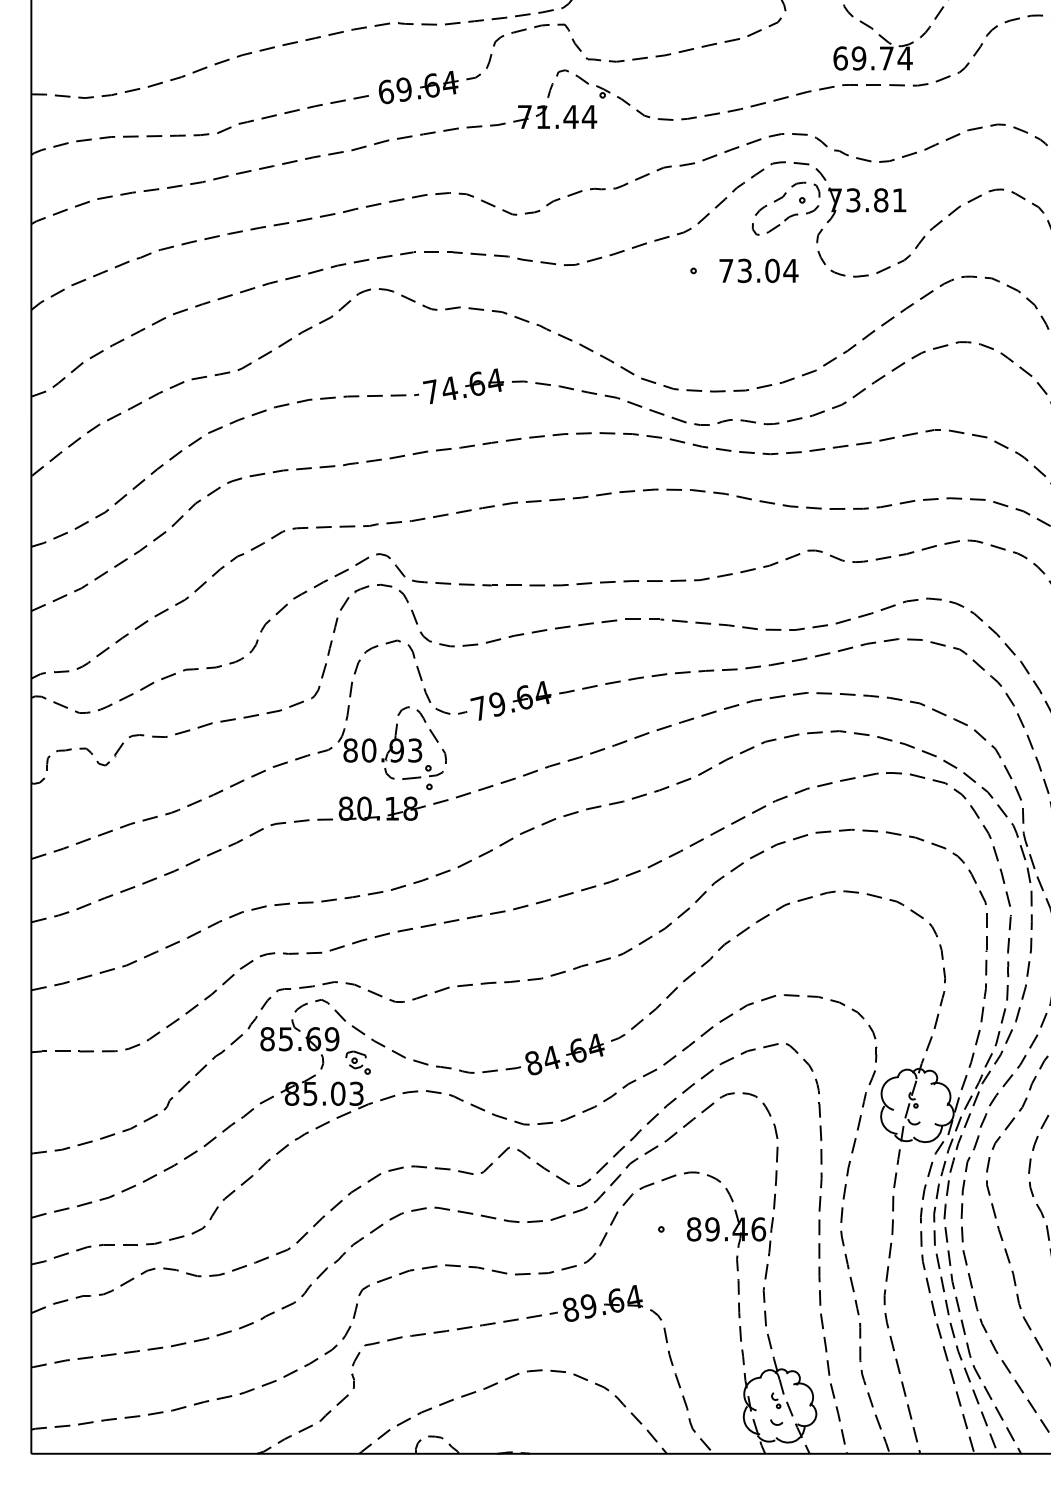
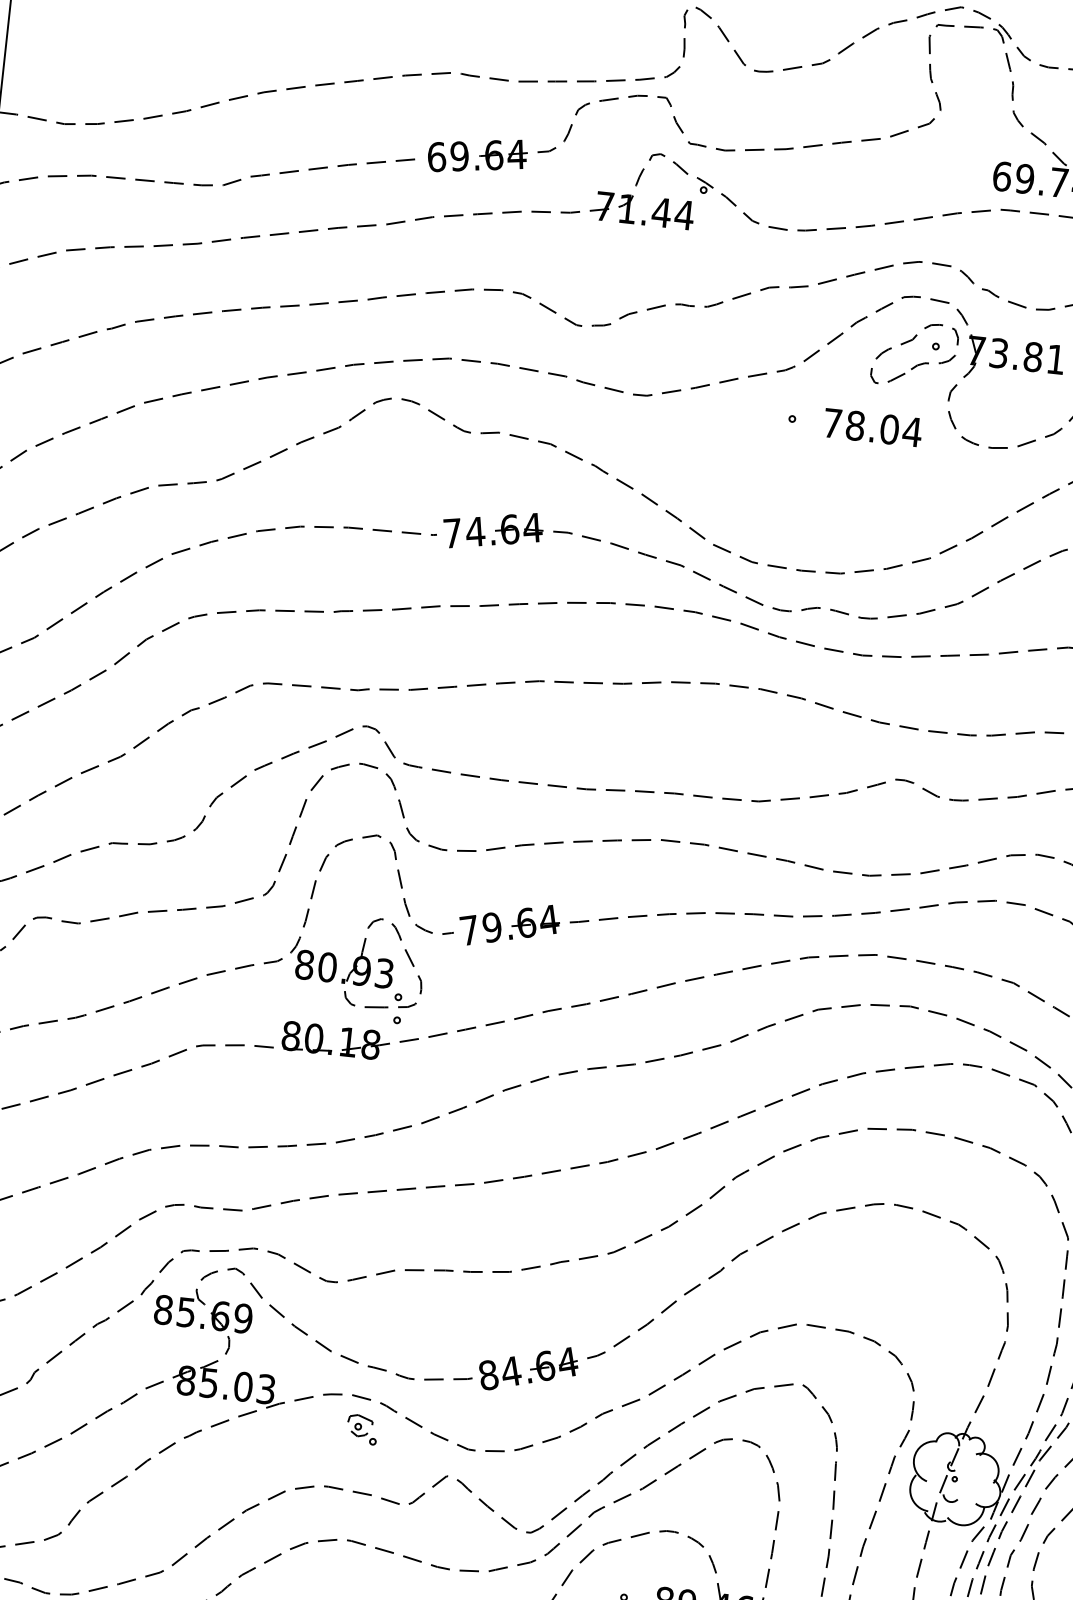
text: (744, 270) -> (855, 425), 73.04 -> 78.04
part: (357, 1062) -> (361, 1429), moved

